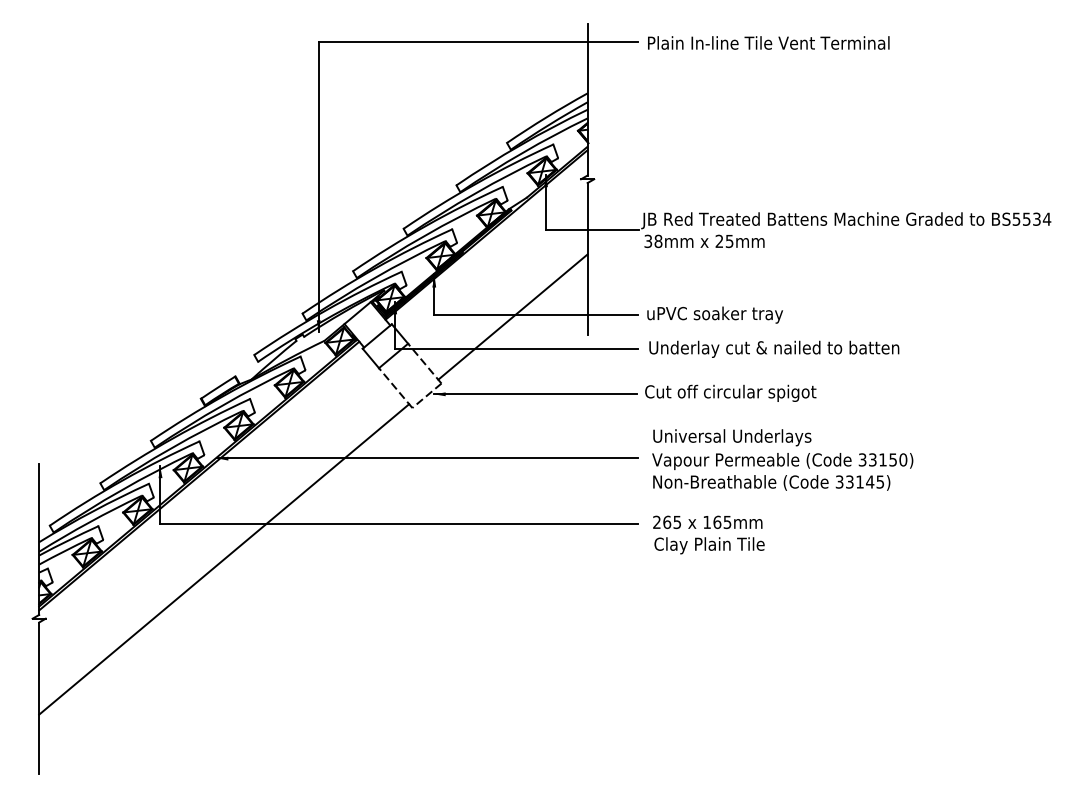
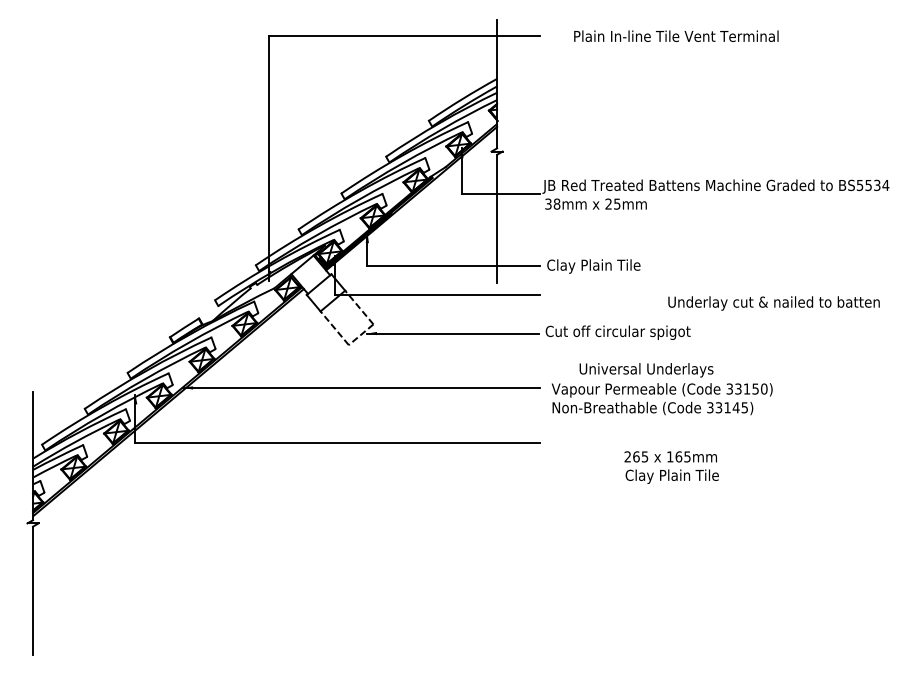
text: (768, 42) -> (676, 35), moved
text: (714, 315) -> (604, 266), uPVC soaker tray -> Clay Plain Tile
line: (512, 317) -> (433, 268), removed
text: (773, 349) -> (773, 303), moved
text: (732, 437) -> (646, 370), moved
text: (708, 534) -> (671, 467), moved
line: (224, 558) -> (189, 472), removed

